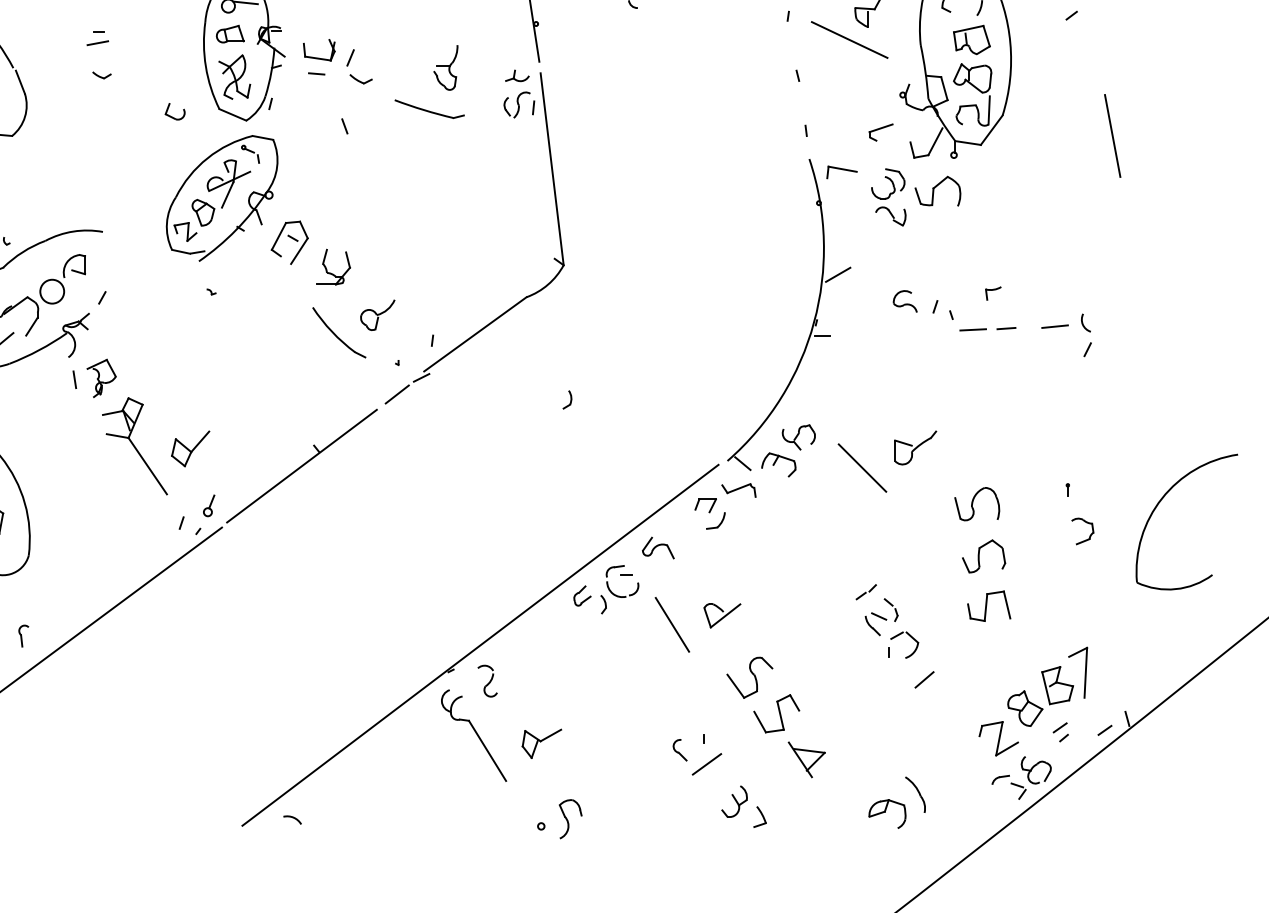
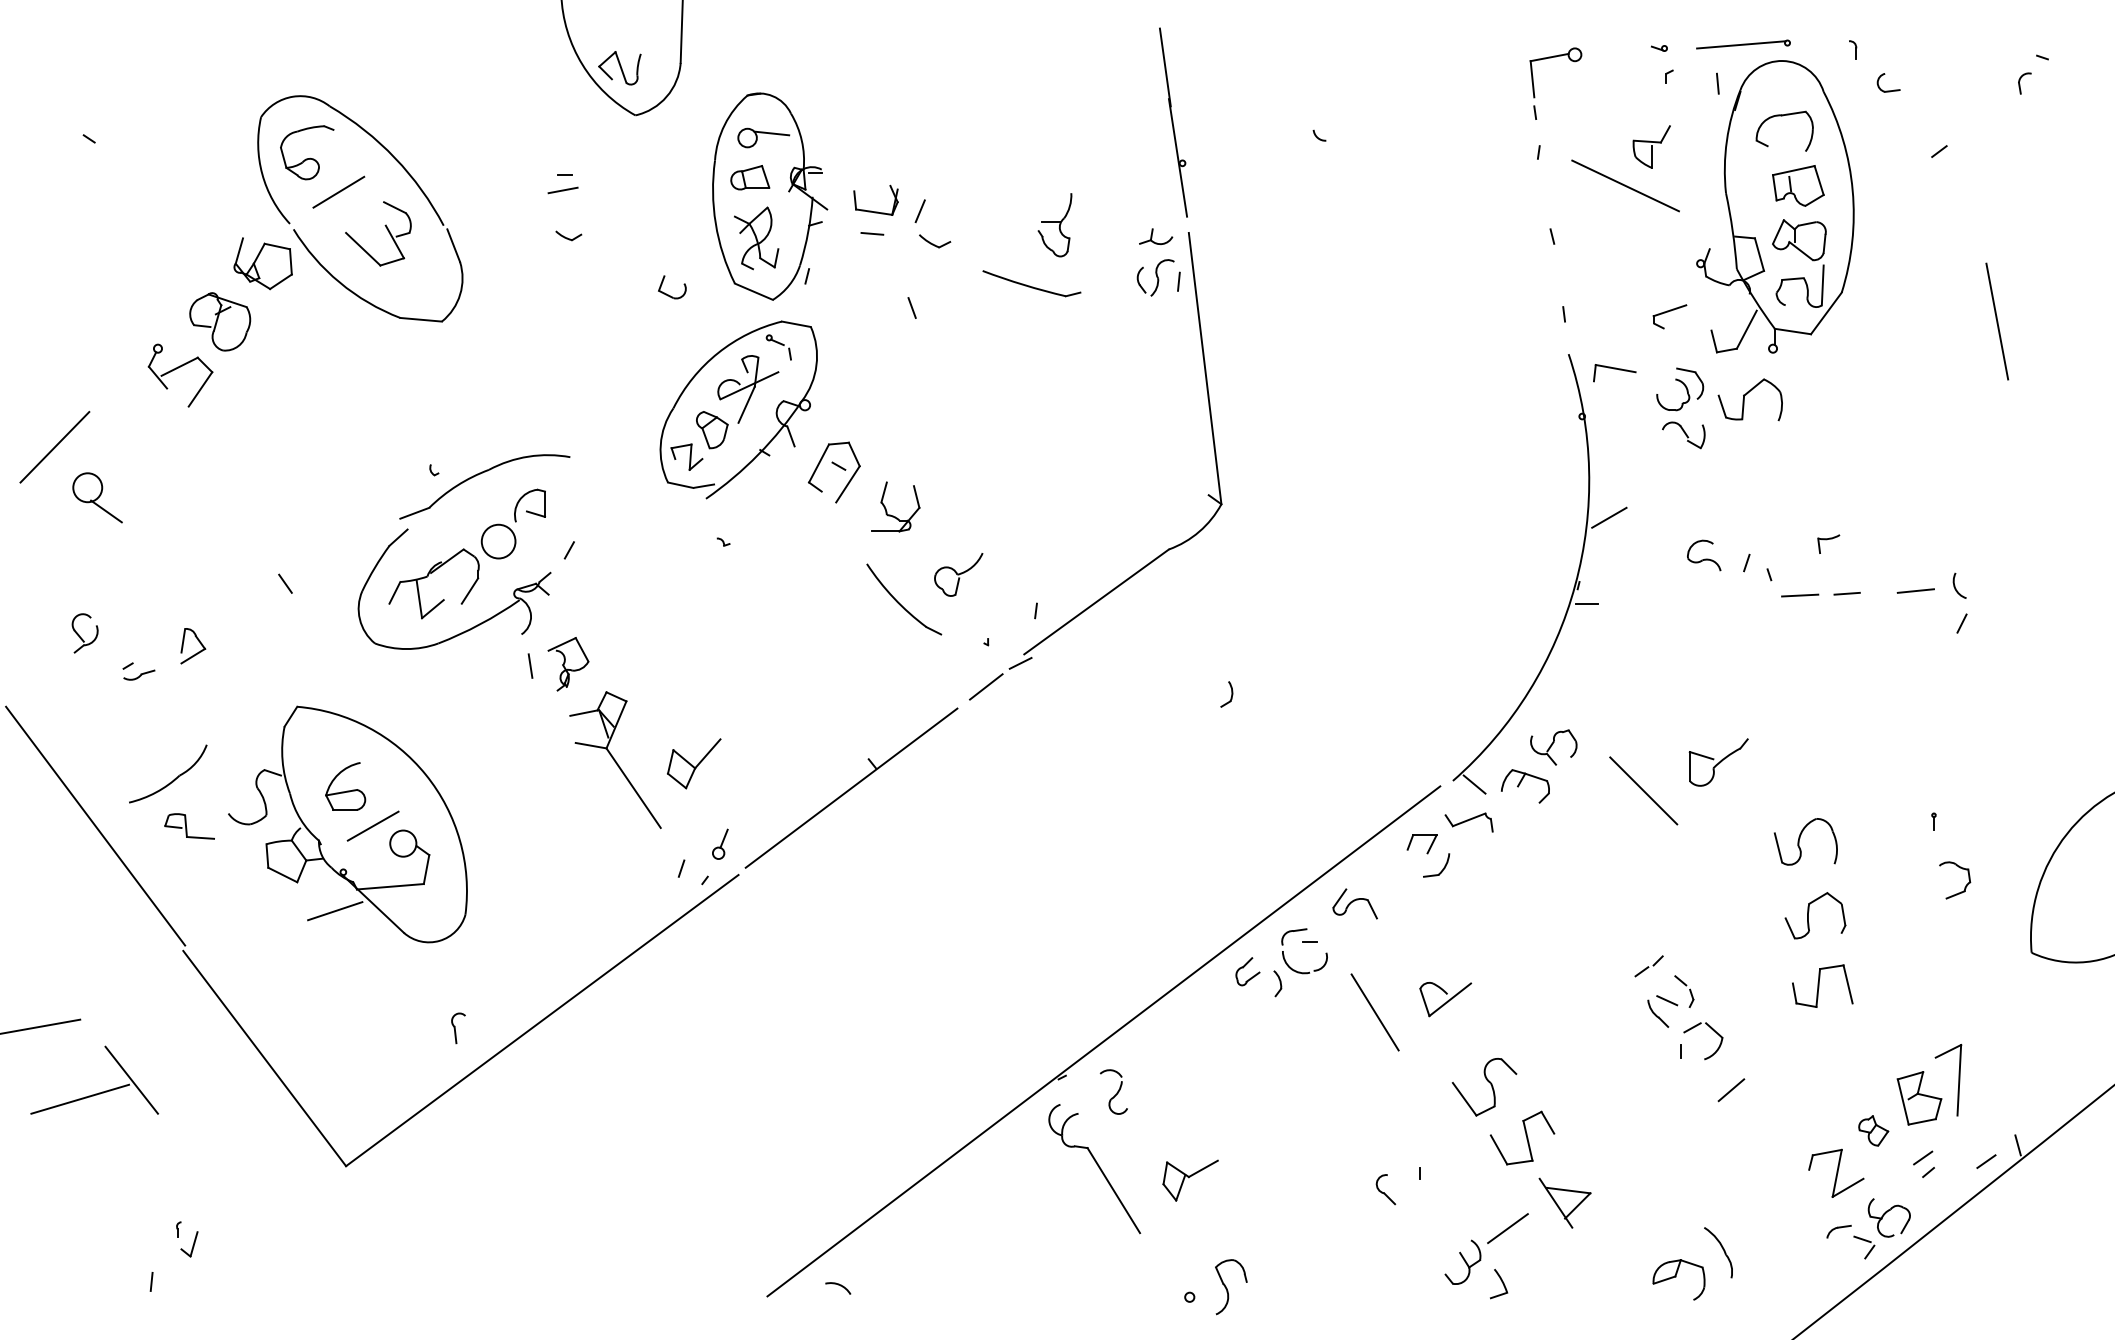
part: (1025, 708) -> (1873, 1130), size x0.6
line: (706, 764) -> (1507, 1228), moved

